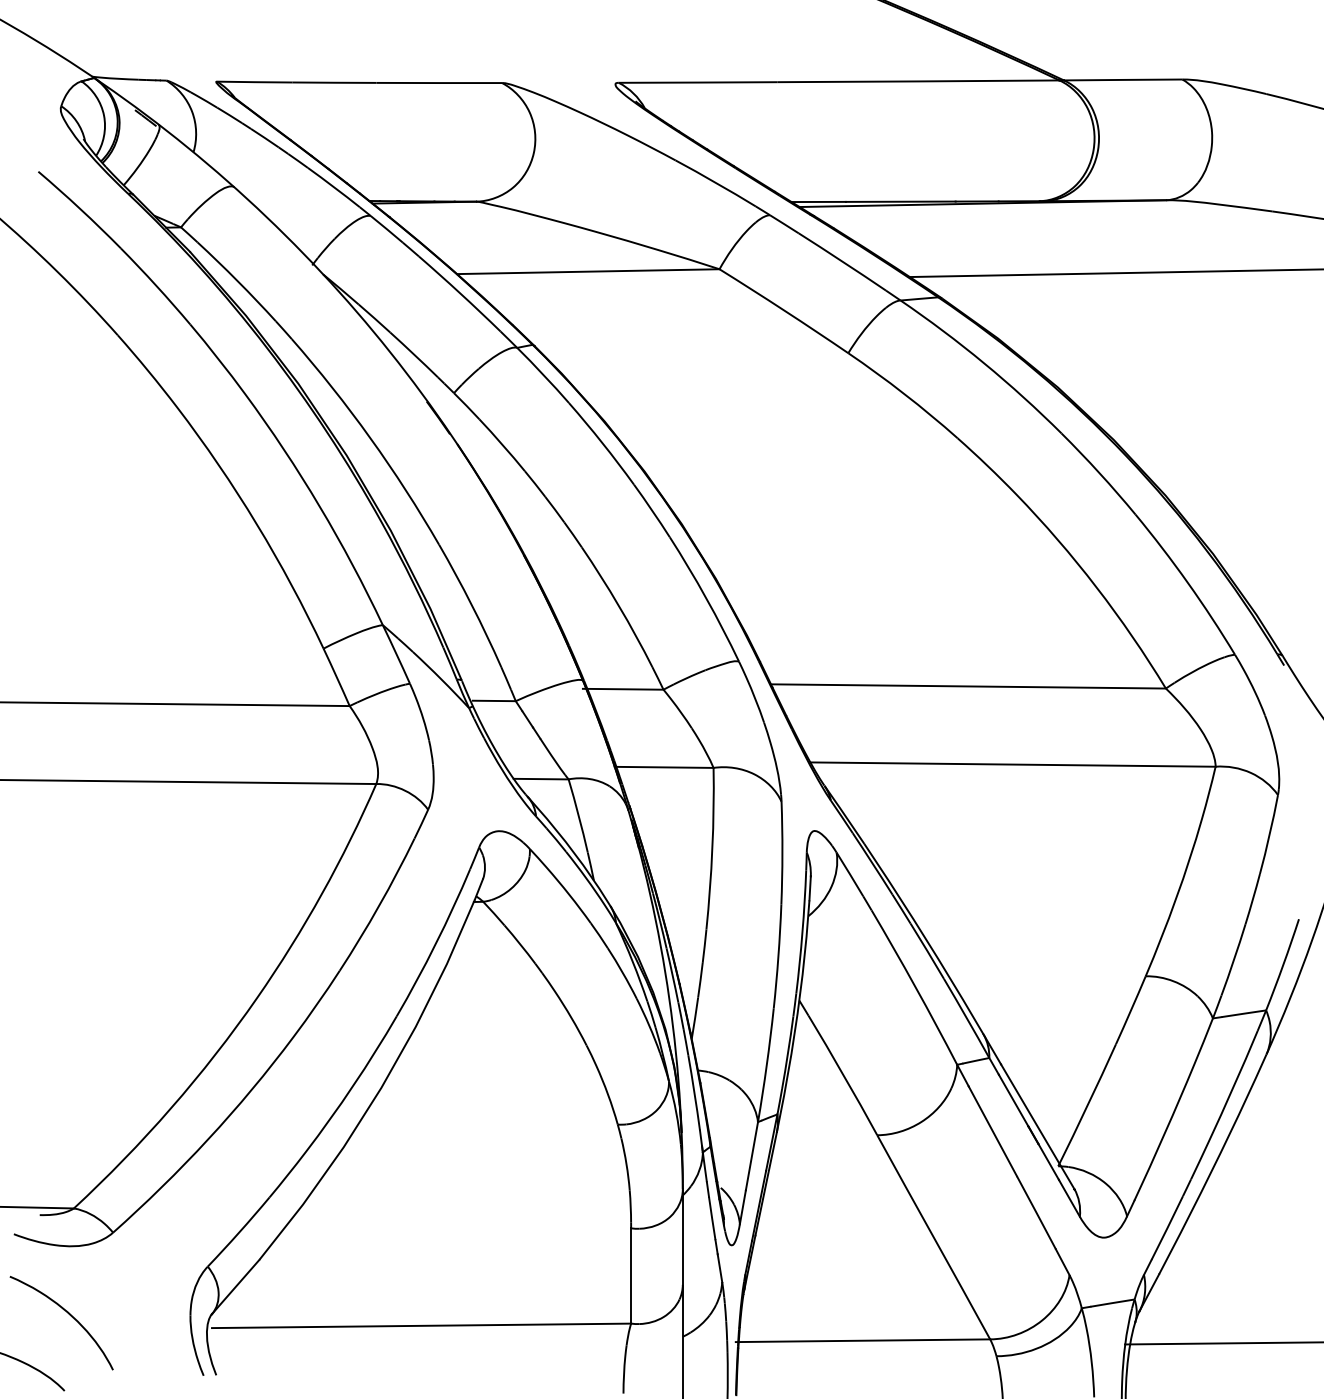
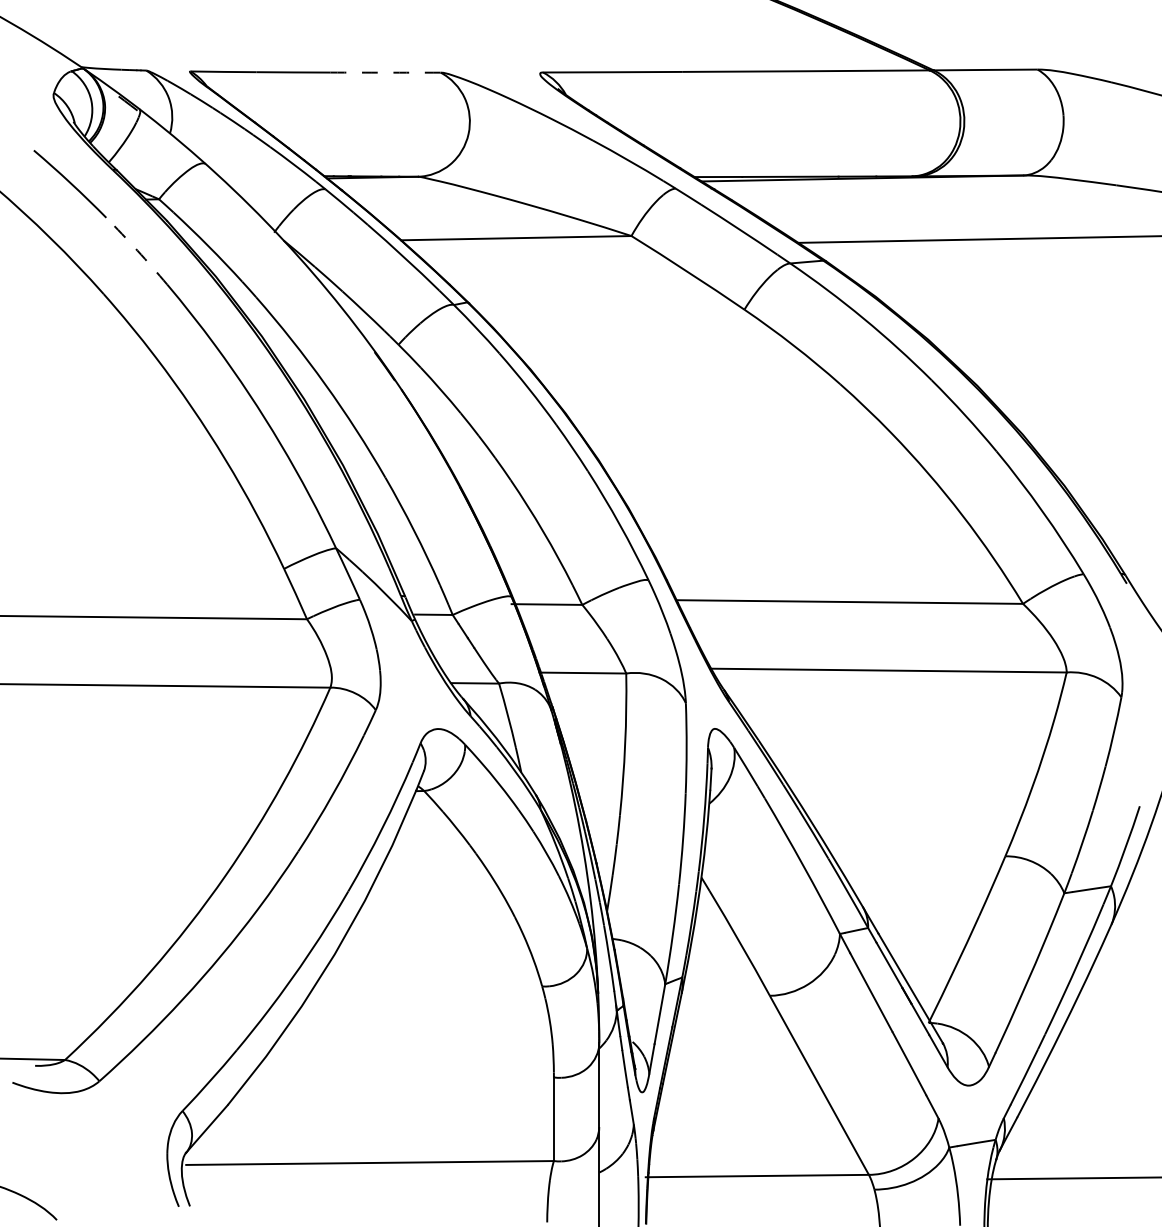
arc: (439, 83) -> (385, 73), solid -> dashed
arc: (156, 285) -> (137, 250), solid -> dashed
curve: (69, 1315) -> (61, 1153), removed

